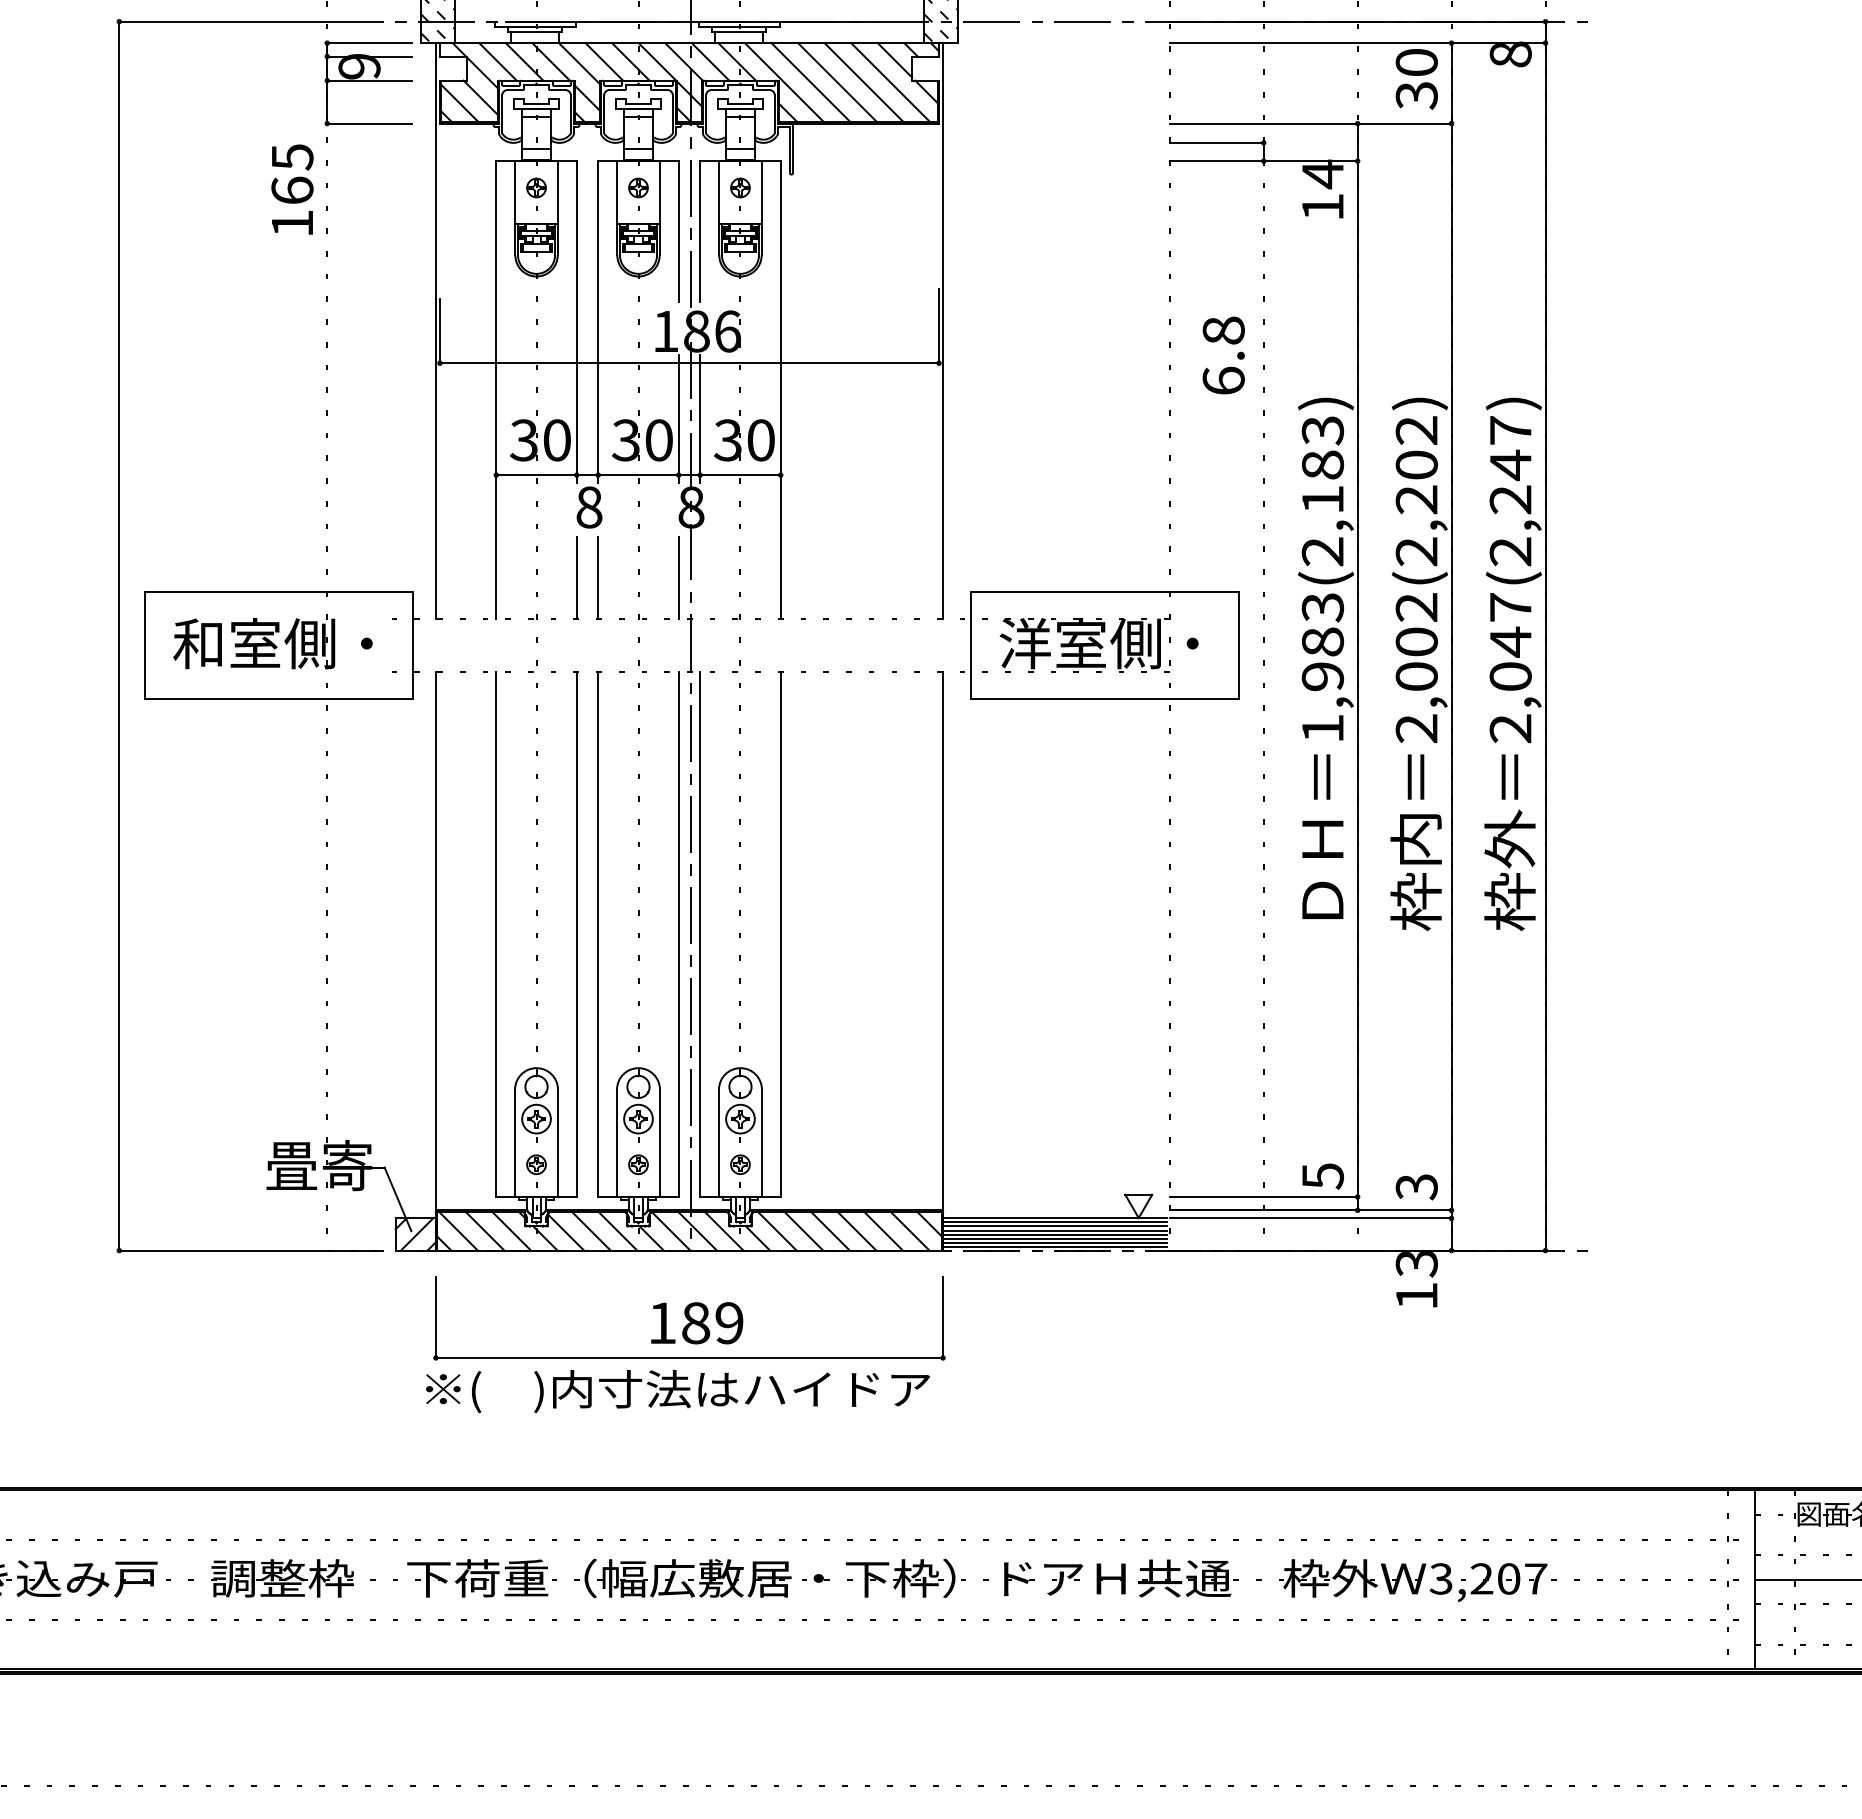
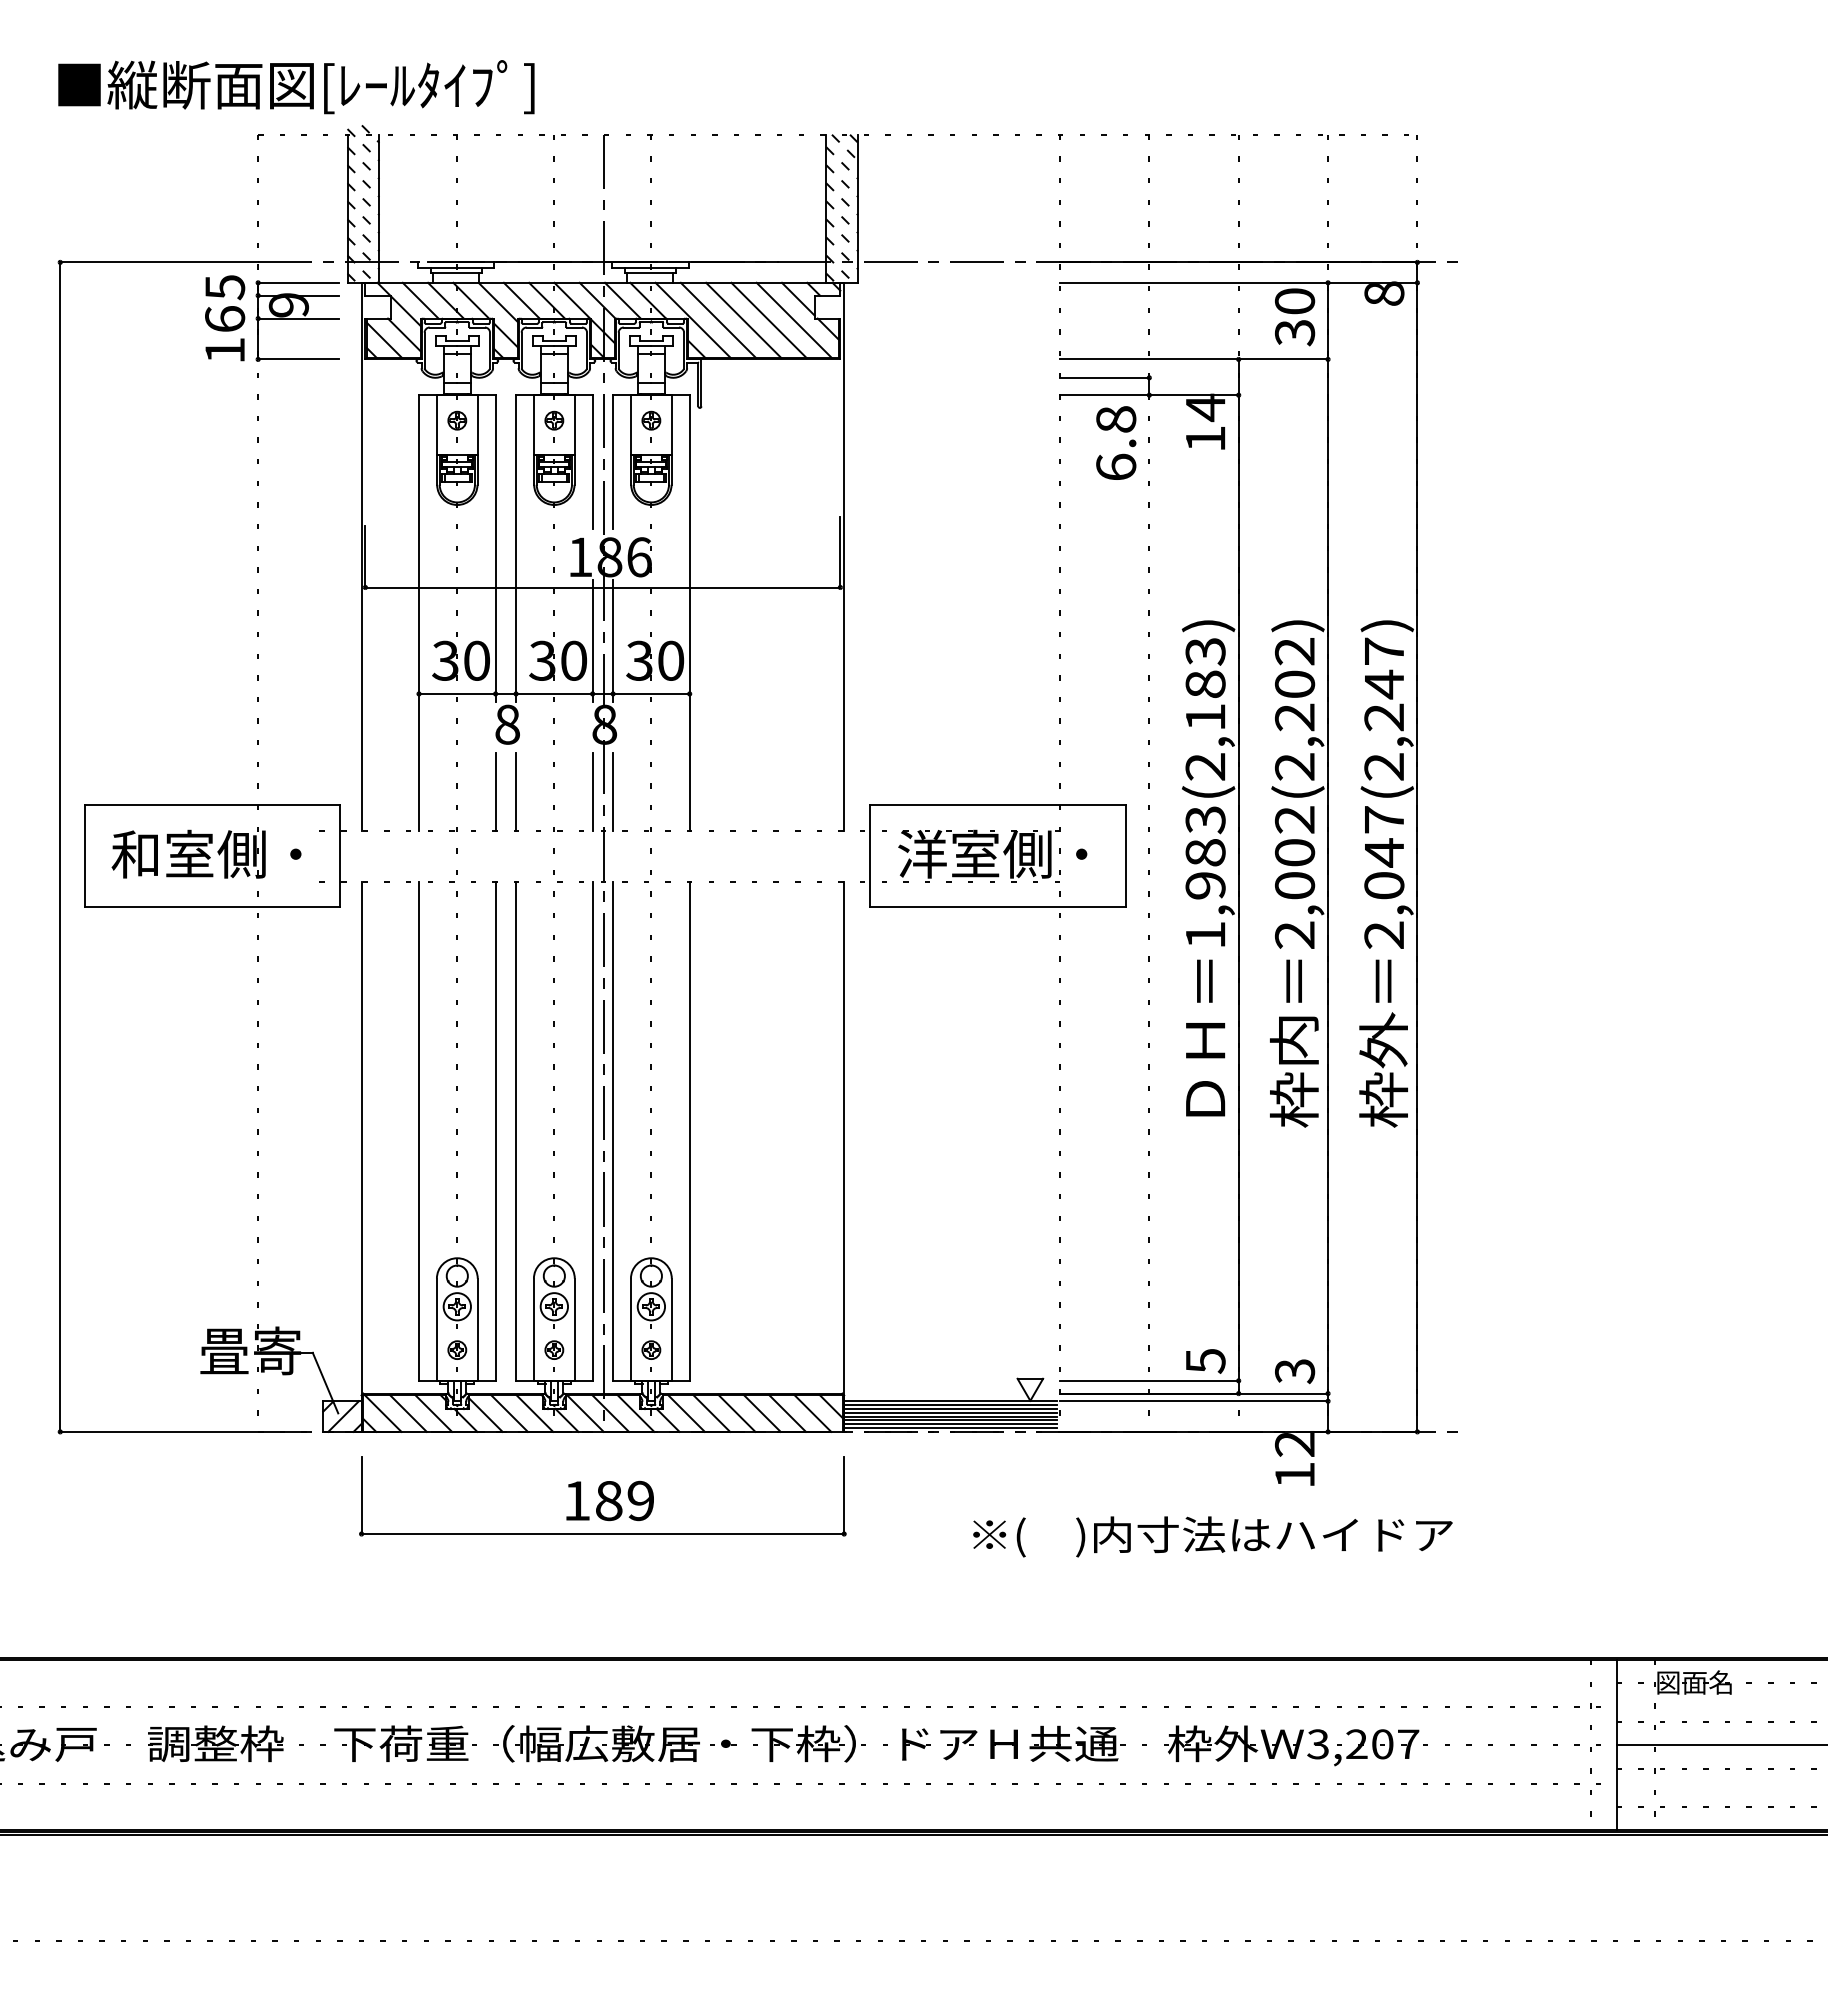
text: (292, 189) -> (225, 318), moved
text: (1224, 354) -> (1116, 442), moved
line: (700, 577) -> (613, 791), added
text: (1417, 1264) -> (1295, 1445), 13 -> 12
text: (677, 1391) -> (1212, 1536), moved

